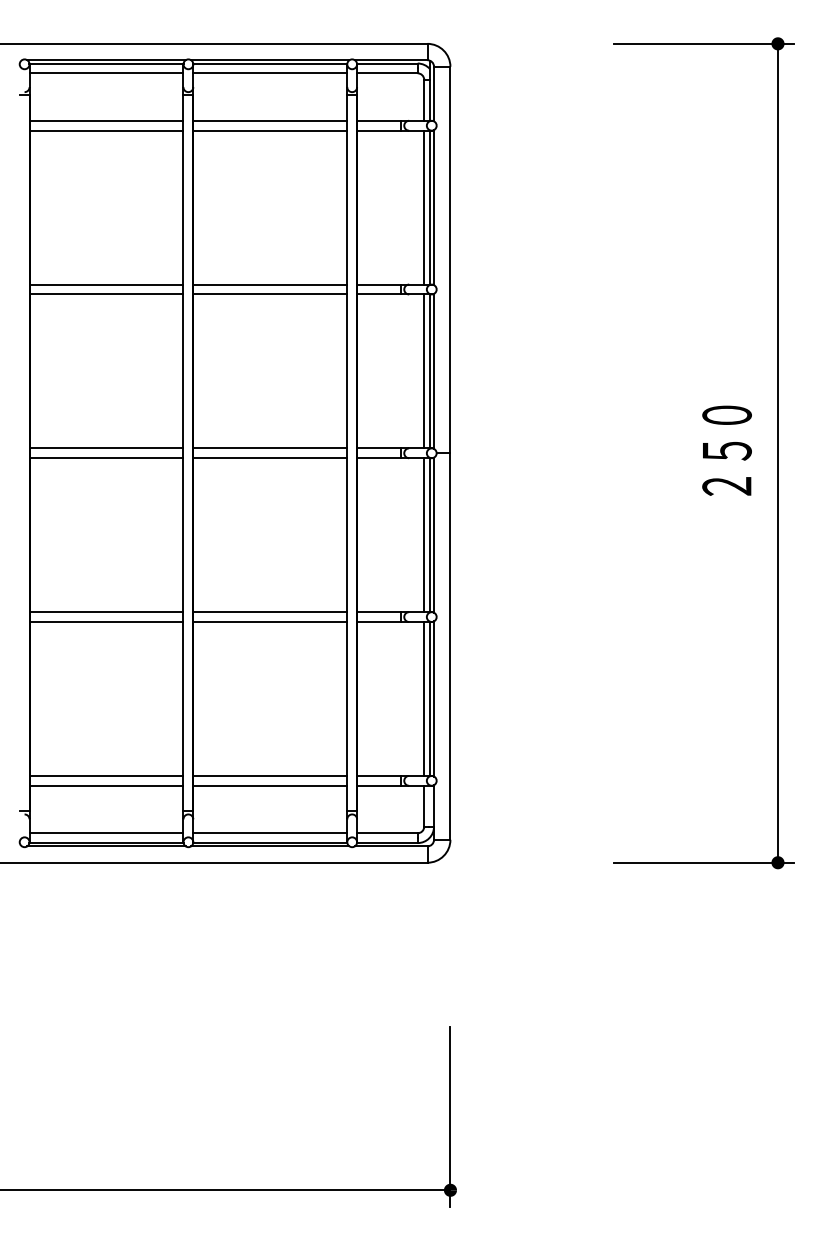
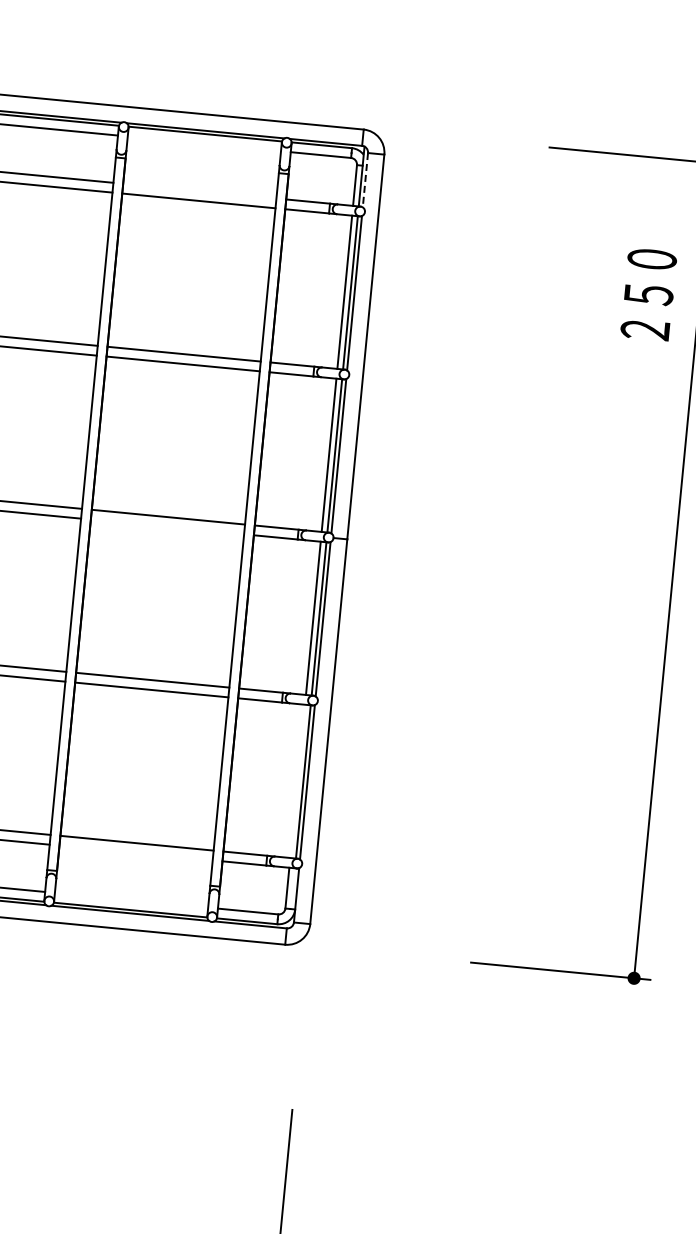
line: (270, 73) -> (204, 144), removed
line: (434, 94) -> (365, 180), solid -> dashed
line: (270, 120) -> (200, 190), removed
text: (726, 450) -> (648, 294), moved
line: (270, 458) -> (167, 527), removed
line: (424, 698) -> (297, 780), removed
line: (270, 785) -> (136, 852), removed
line: (270, 833) -> (131, 900), removed

